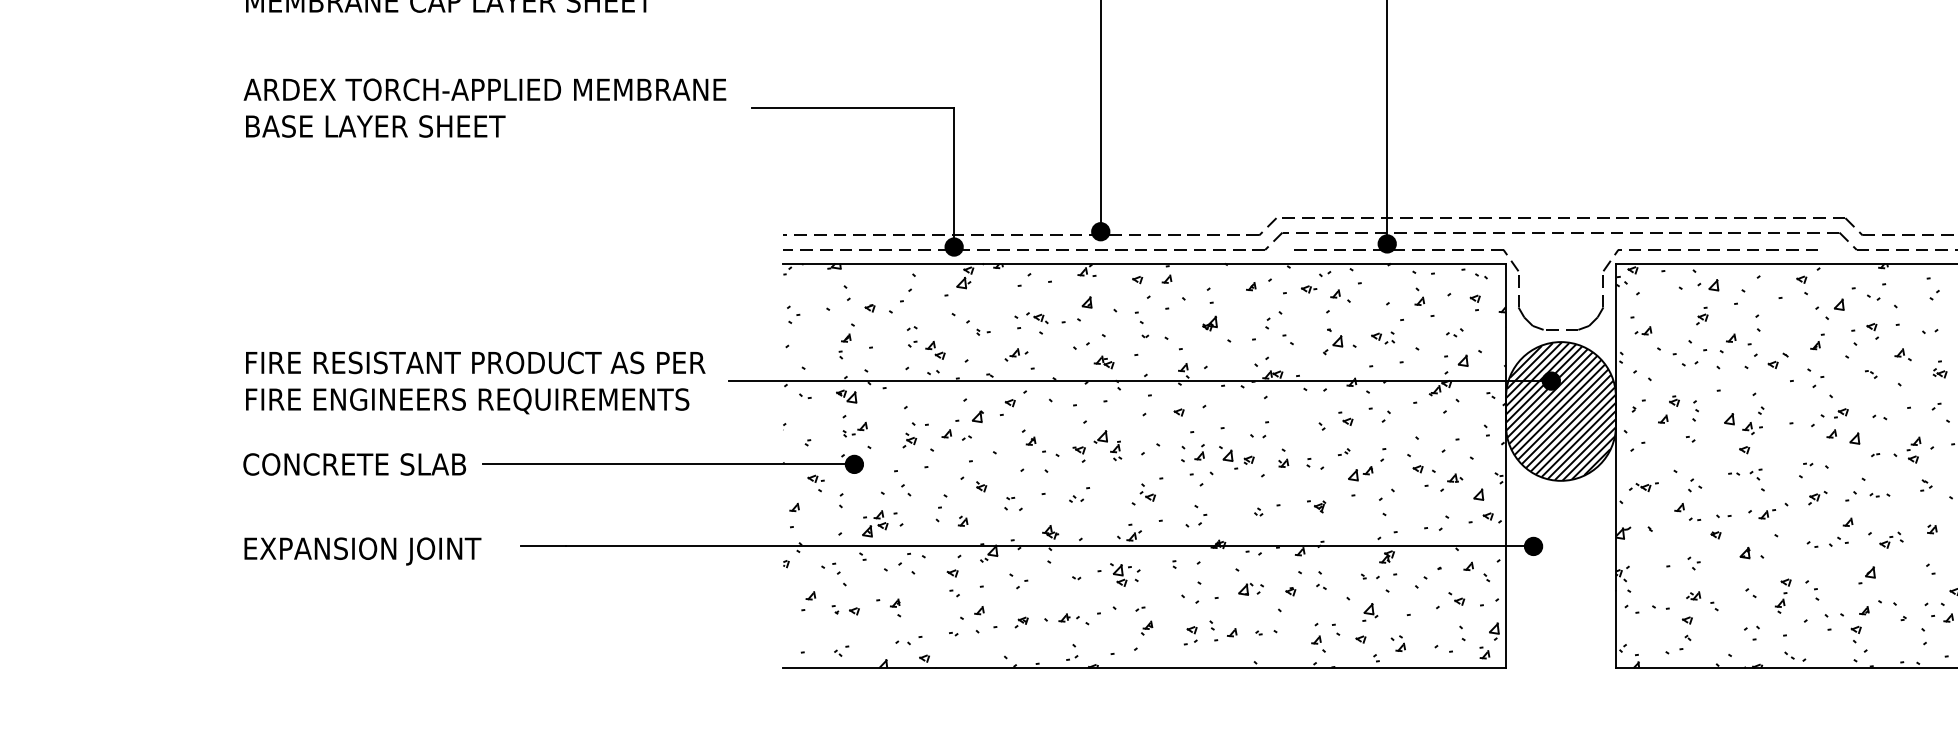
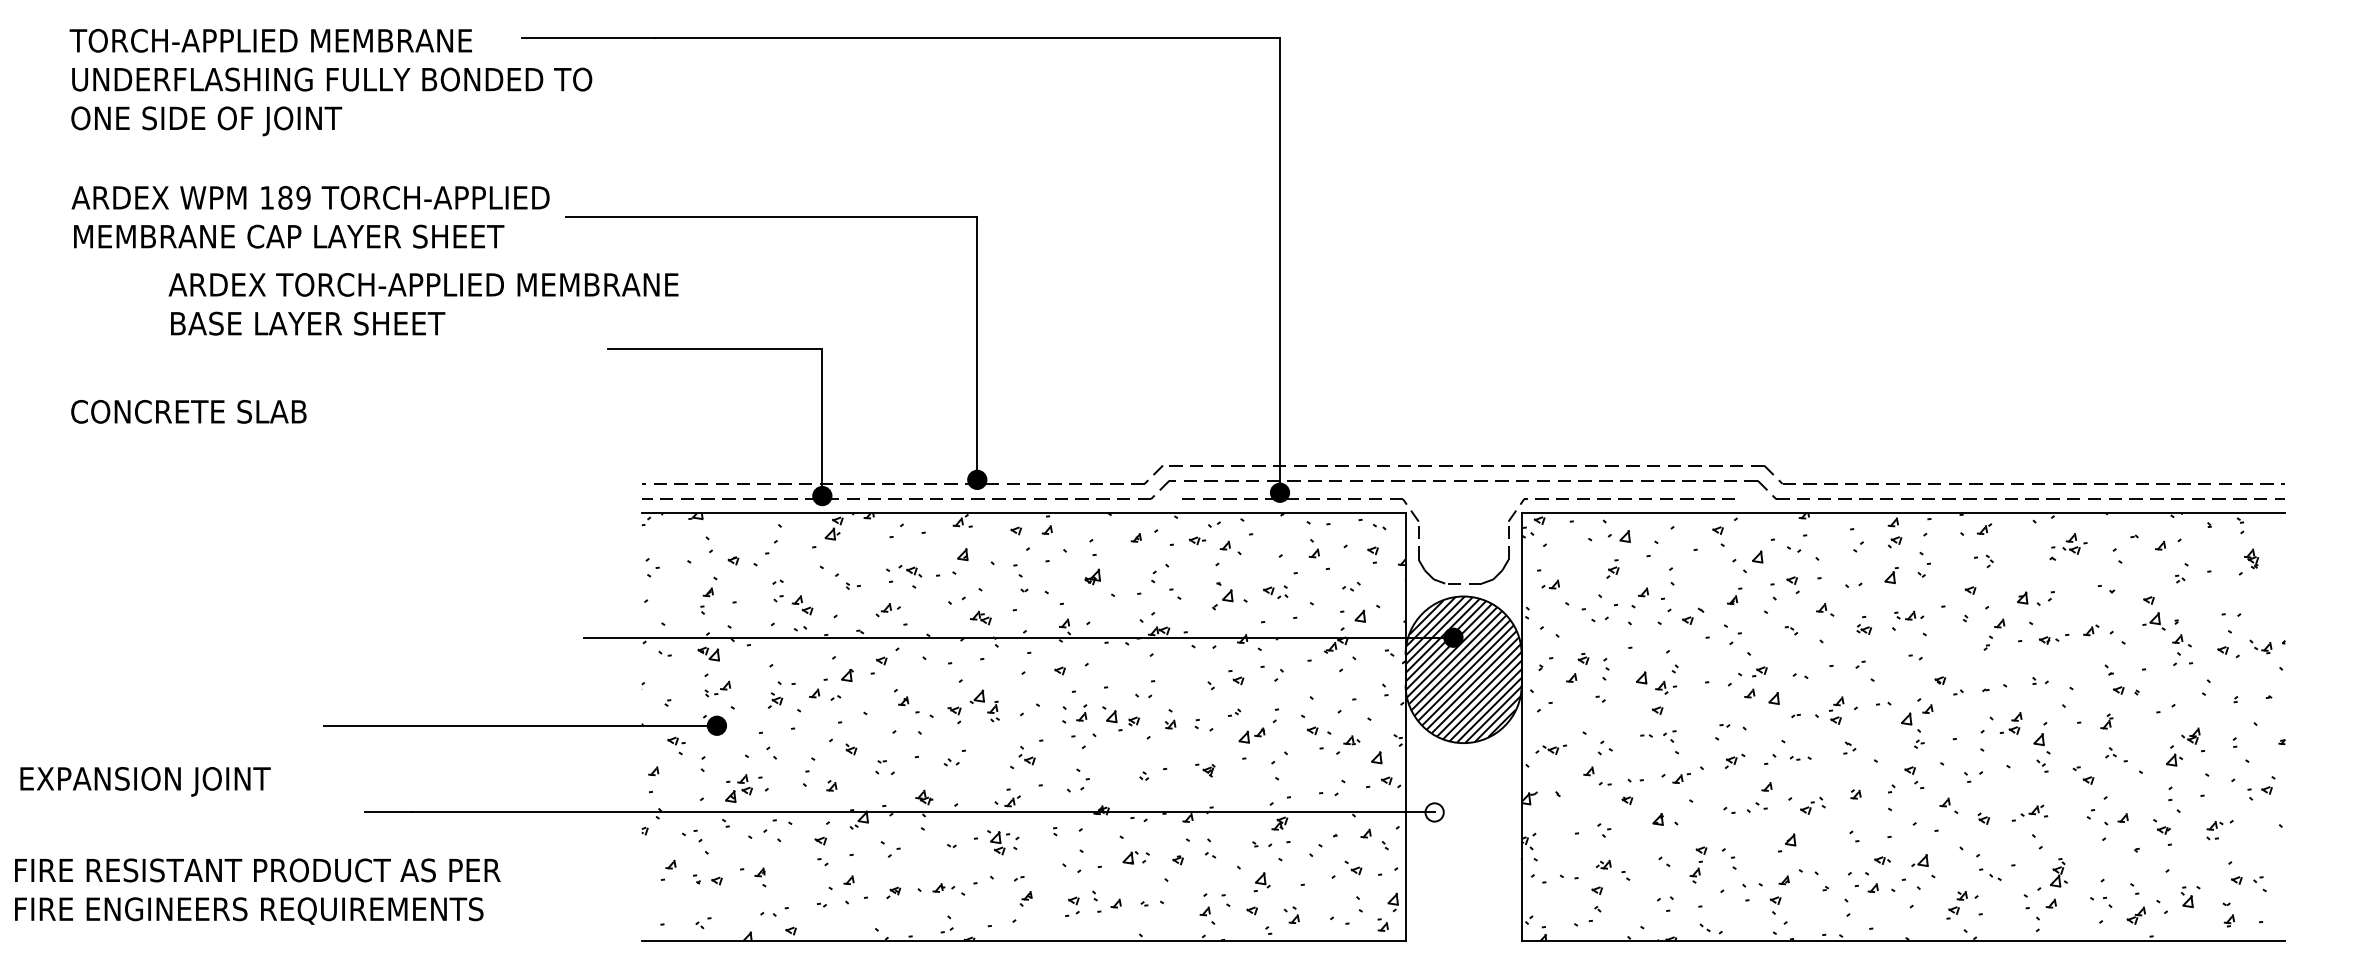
text: (484, 108) -> (423, 304), moved
text: (475, 382) -> (257, 891), moved
text: (354, 464) -> (188, 411), moved
fill: (1533, 546) -> (1434, 812), removed
text: (362, 551) -> (145, 781), moved

